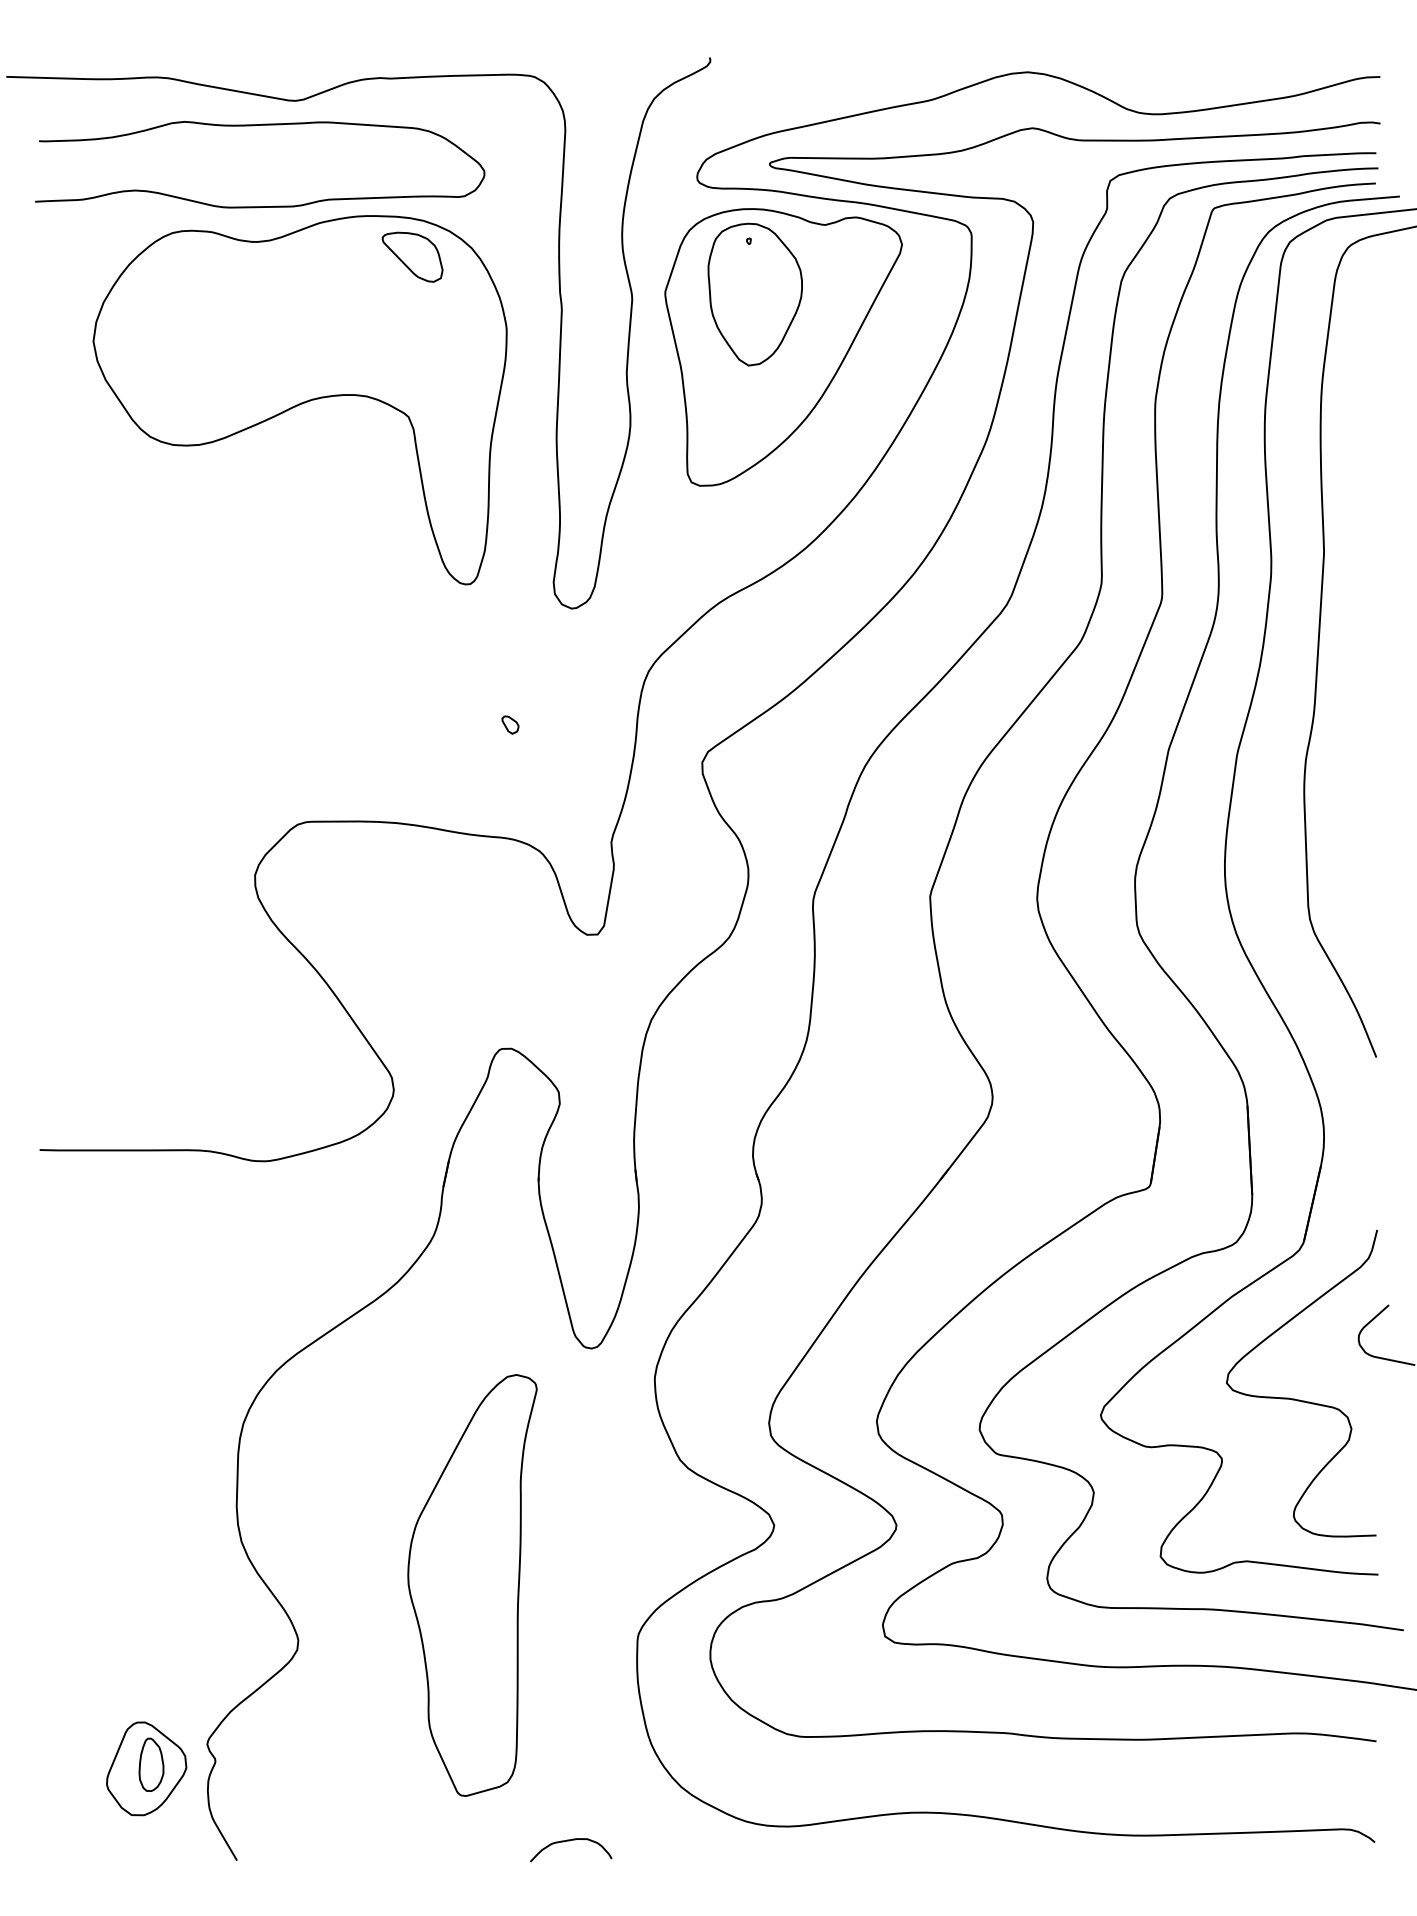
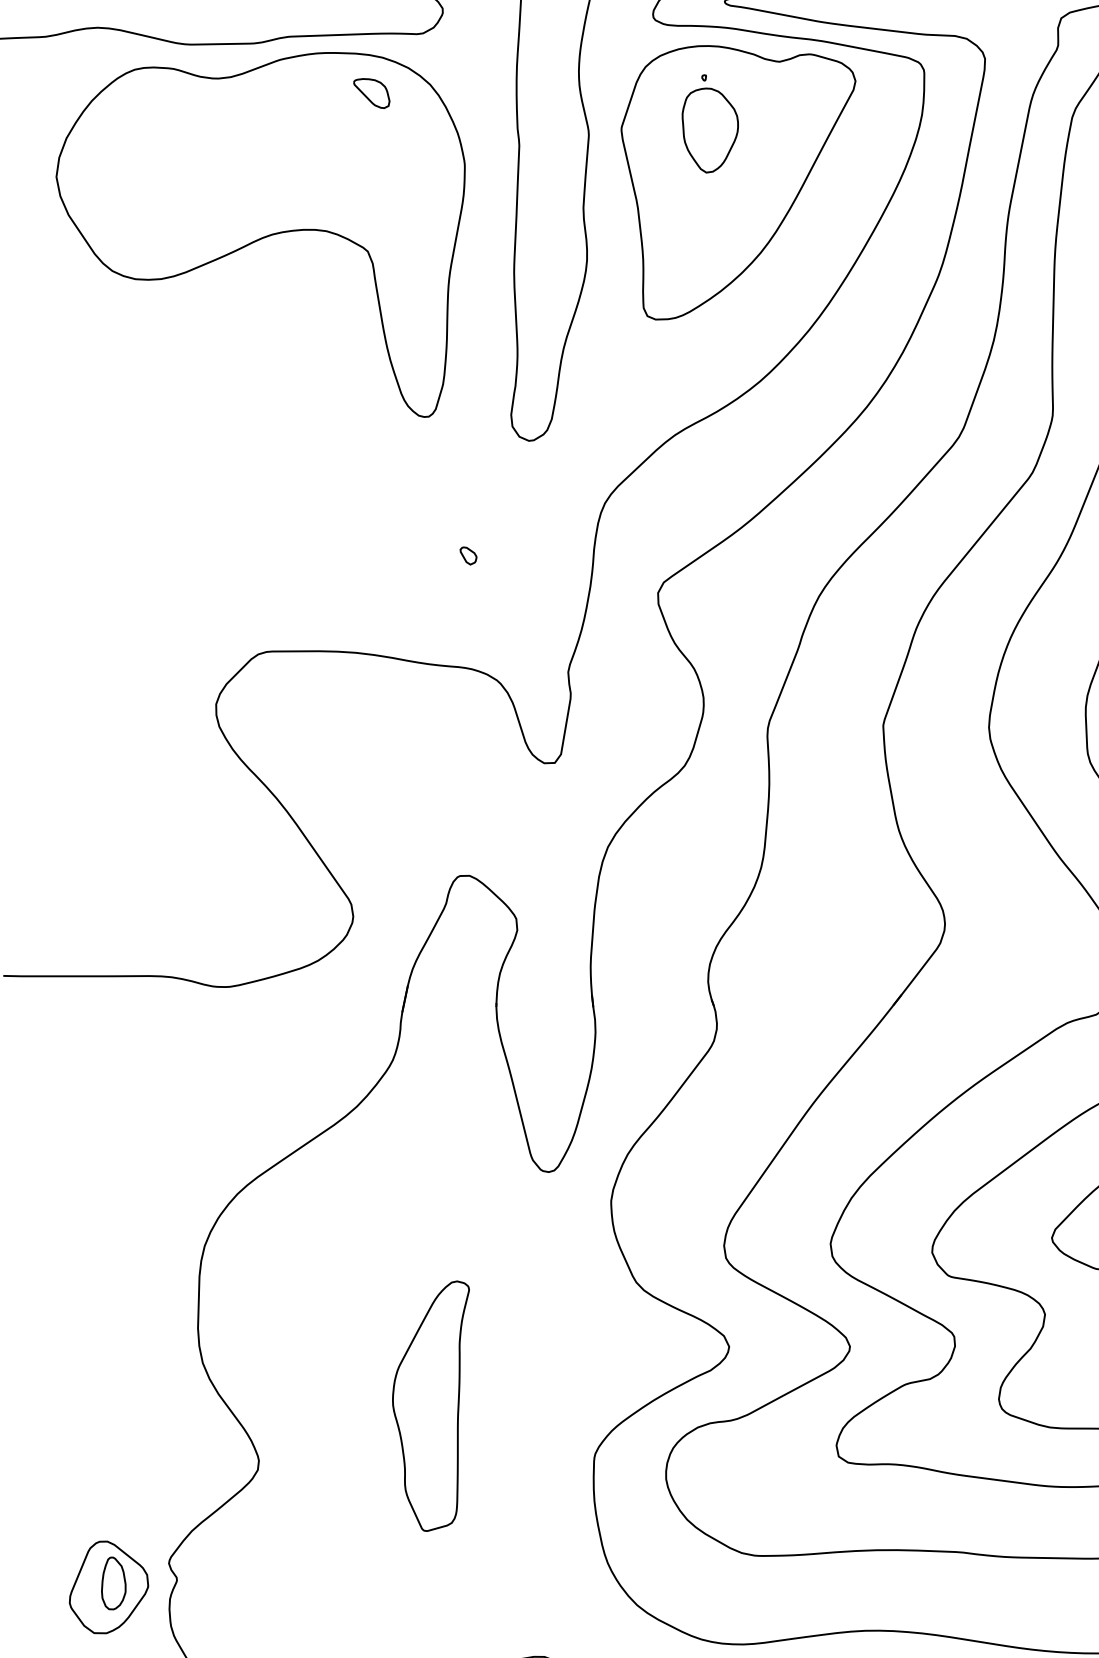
part: (412, 256) -> (371, 92), size x0.6
part: (754, 294) -> (709, 130), size x0.6
part: (472, 1585) -> (431, 1406), size x0.6

